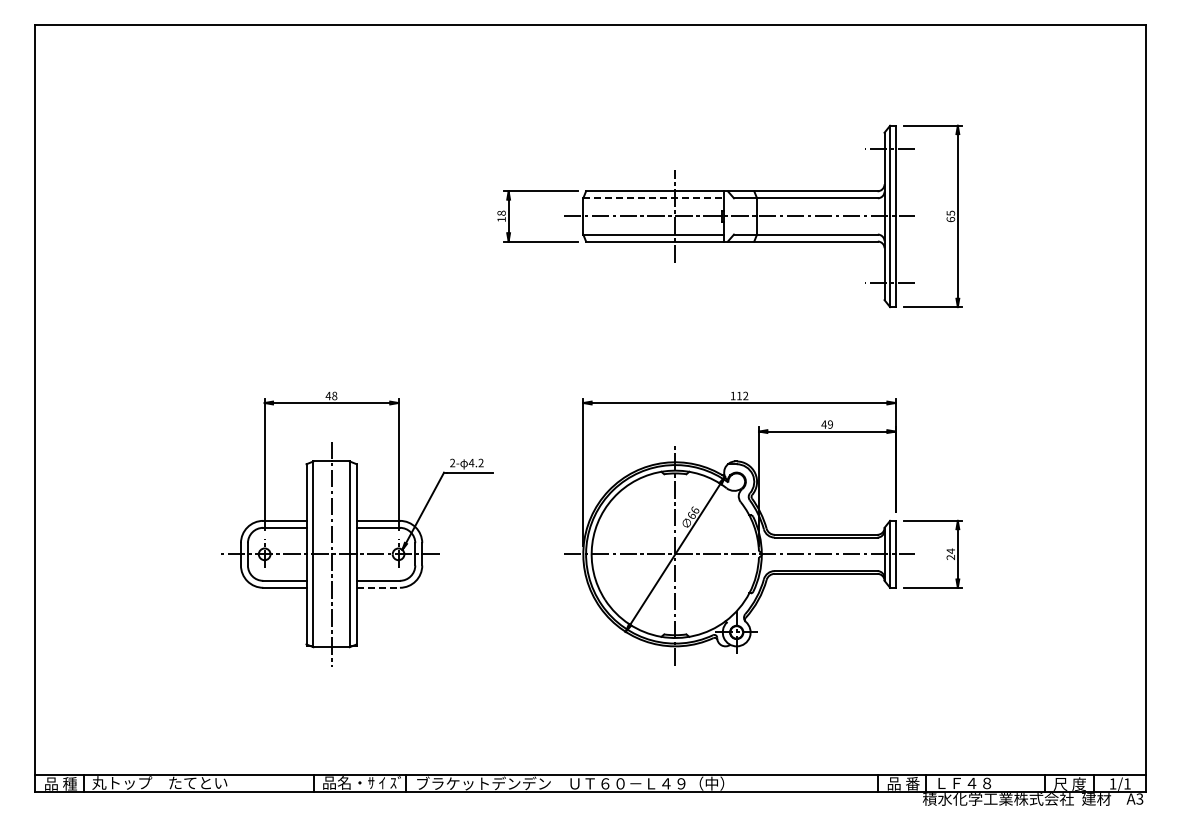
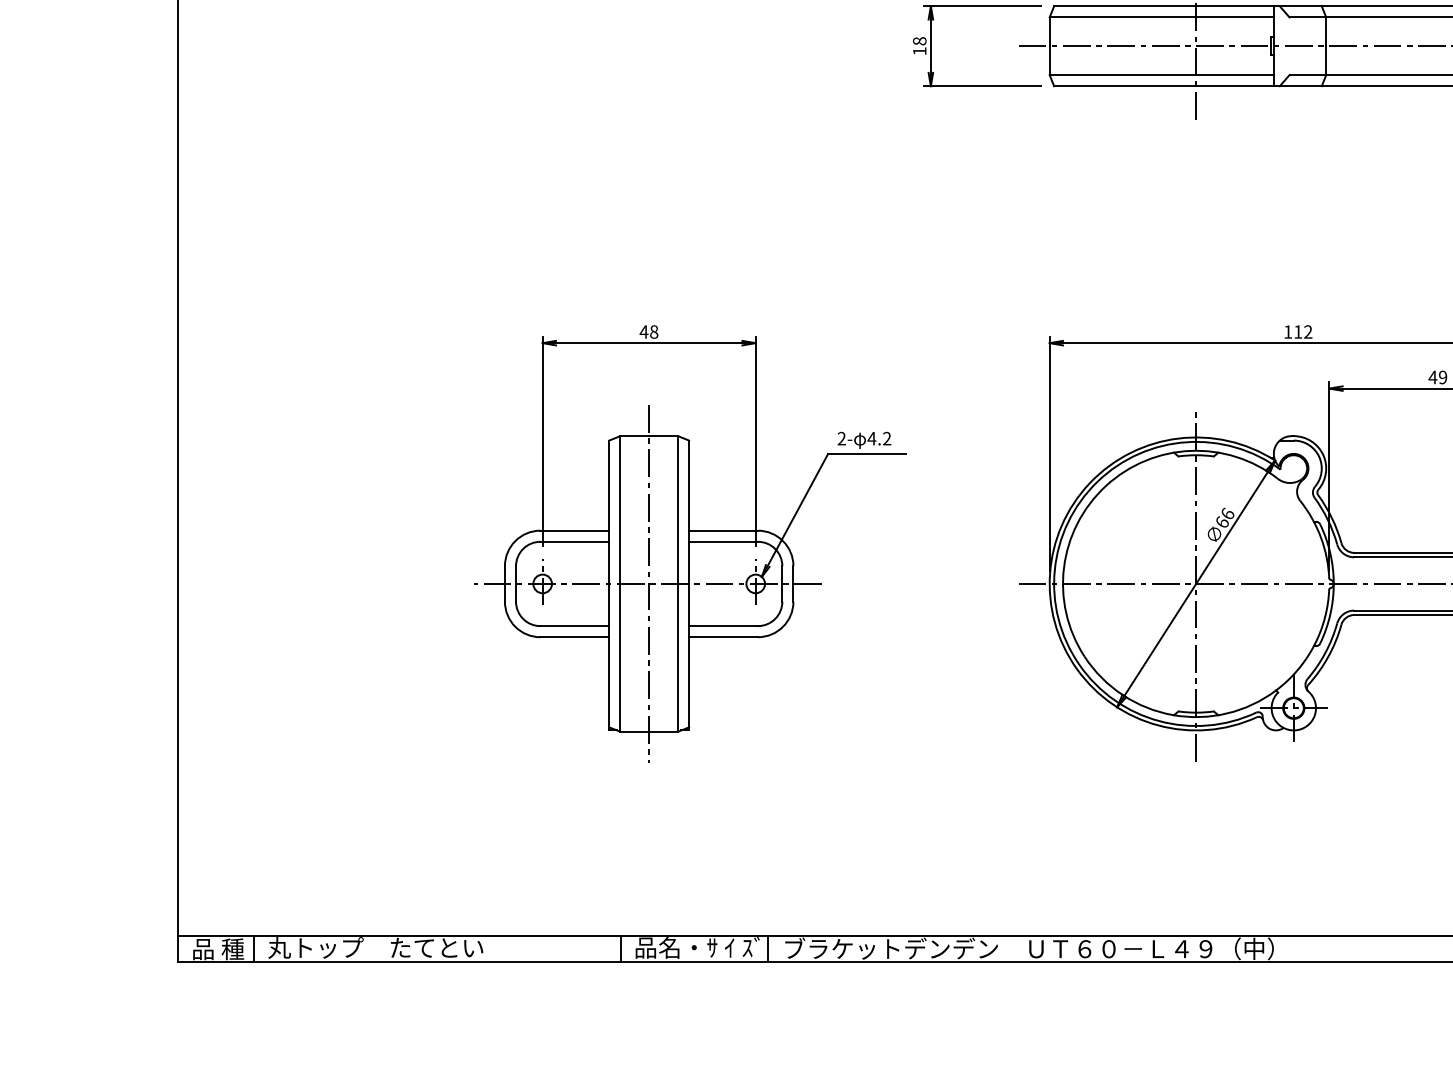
line: (654, 198) -> (1162, 17), dashed -> solid
line: (378, 587) -> (723, 636), dashed -> solid

